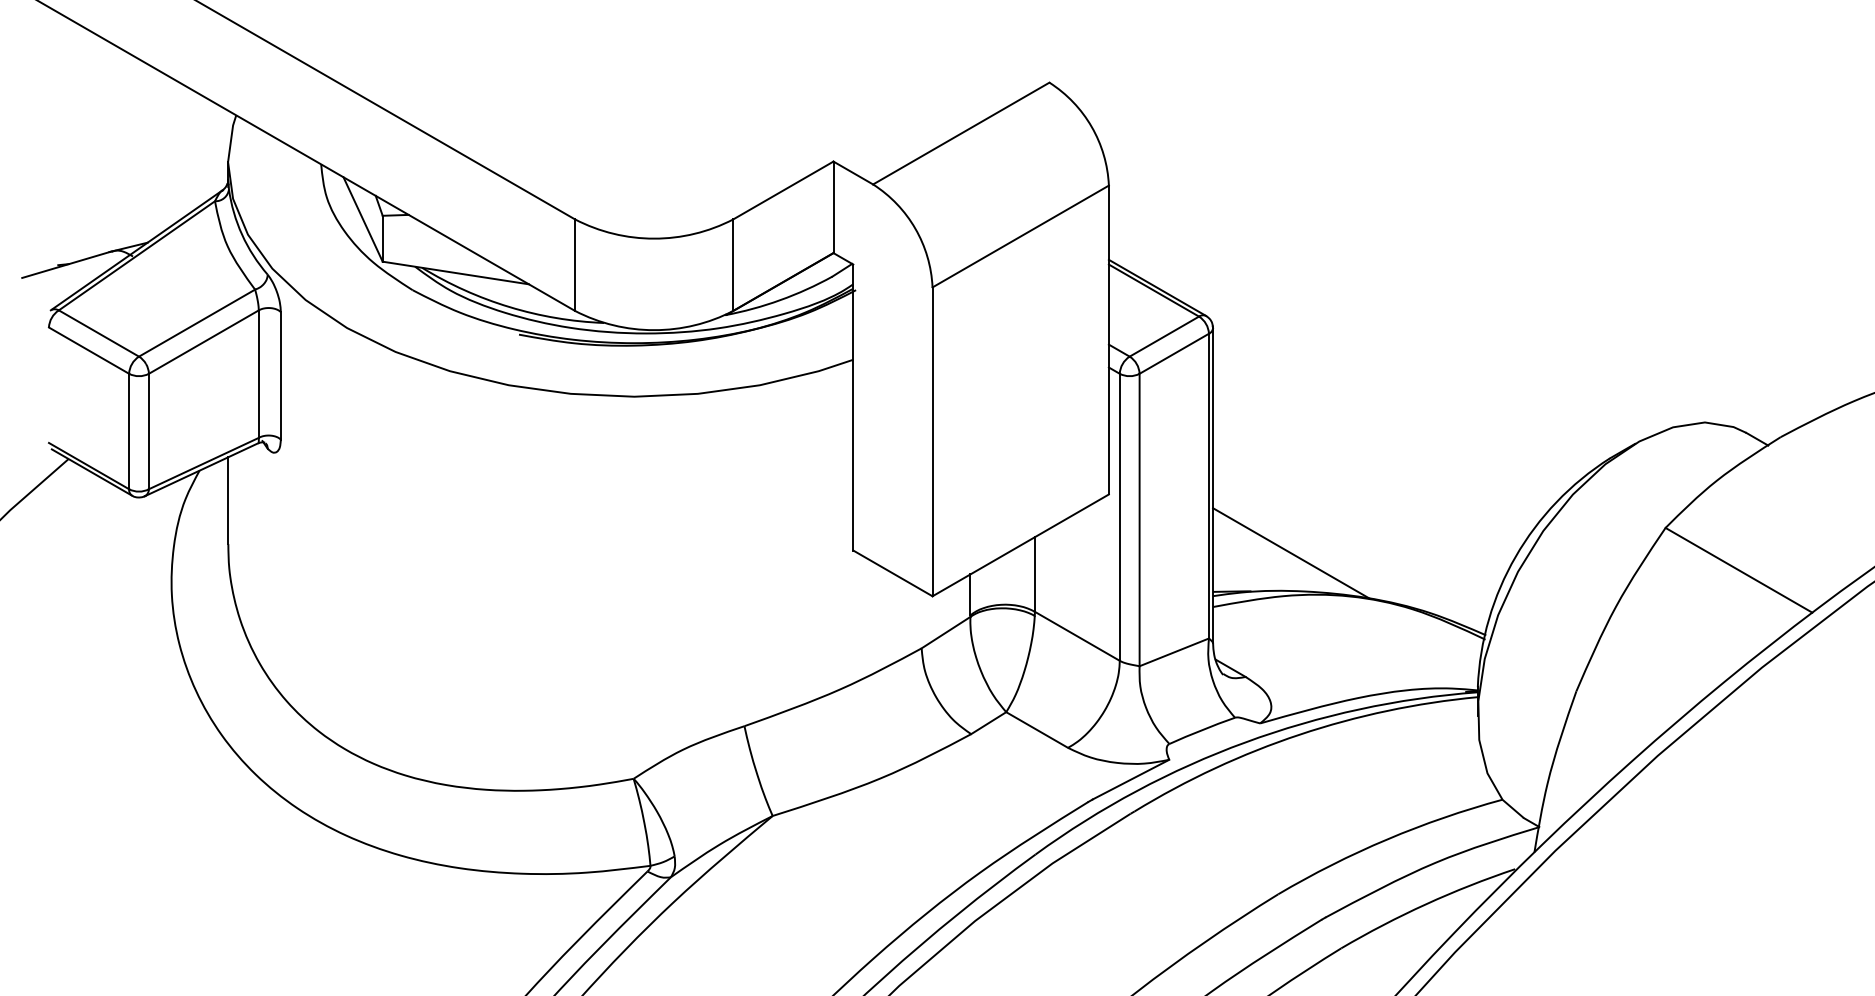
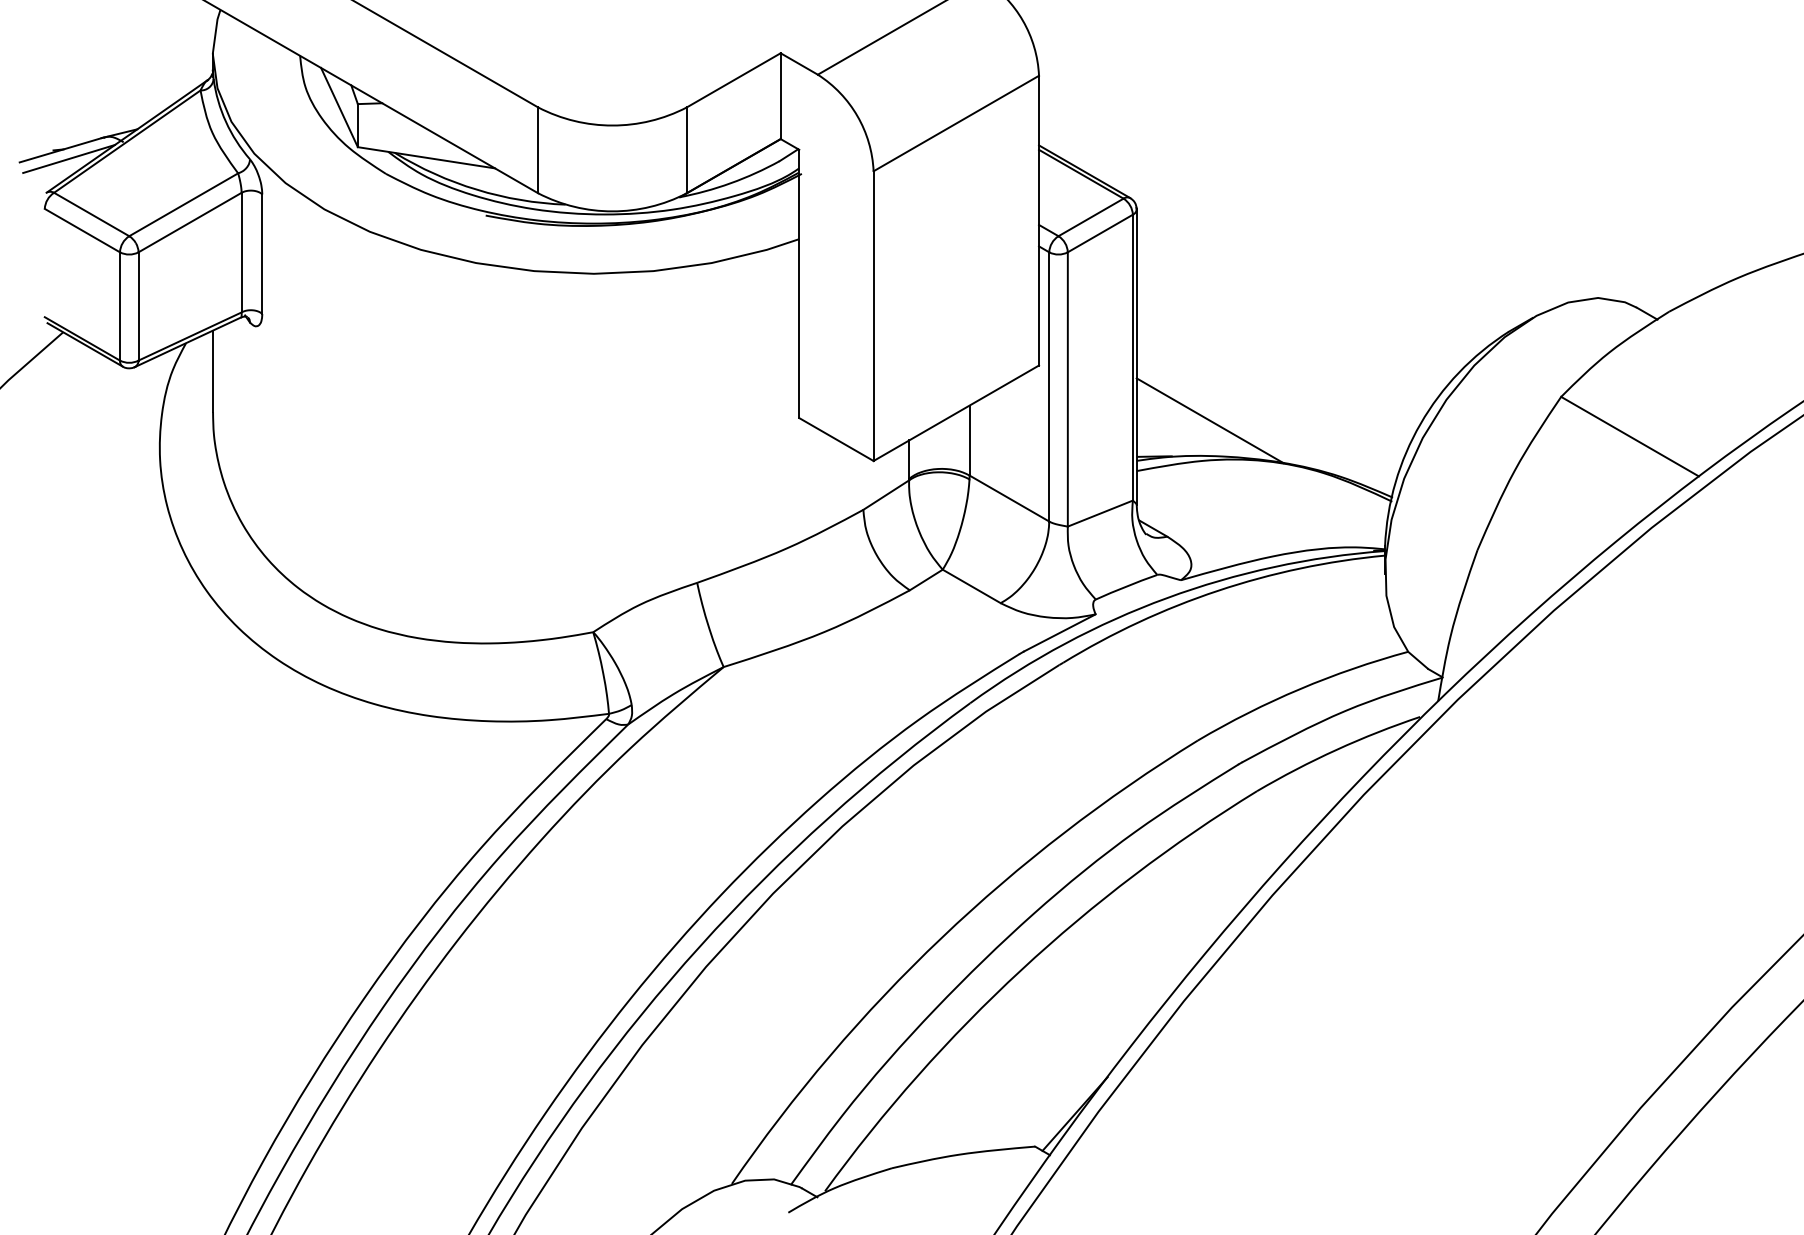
line: (74, 273) -> (68, 158), added

